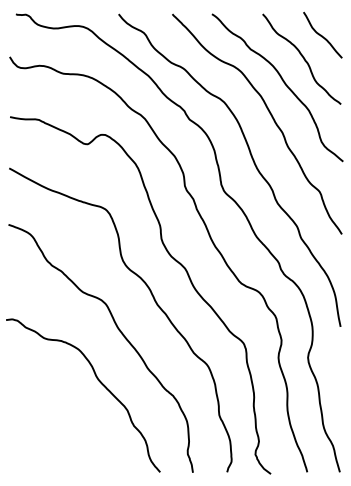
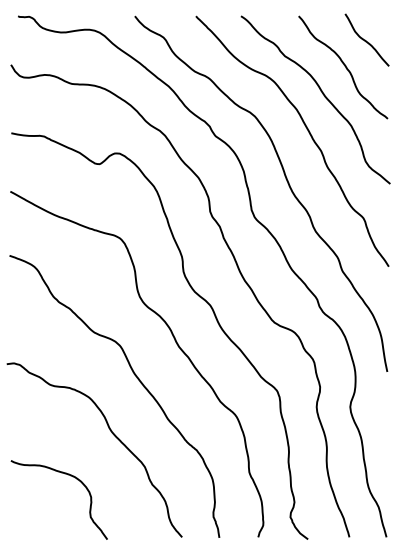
curve: (56, 417) -> (64, 474), added

